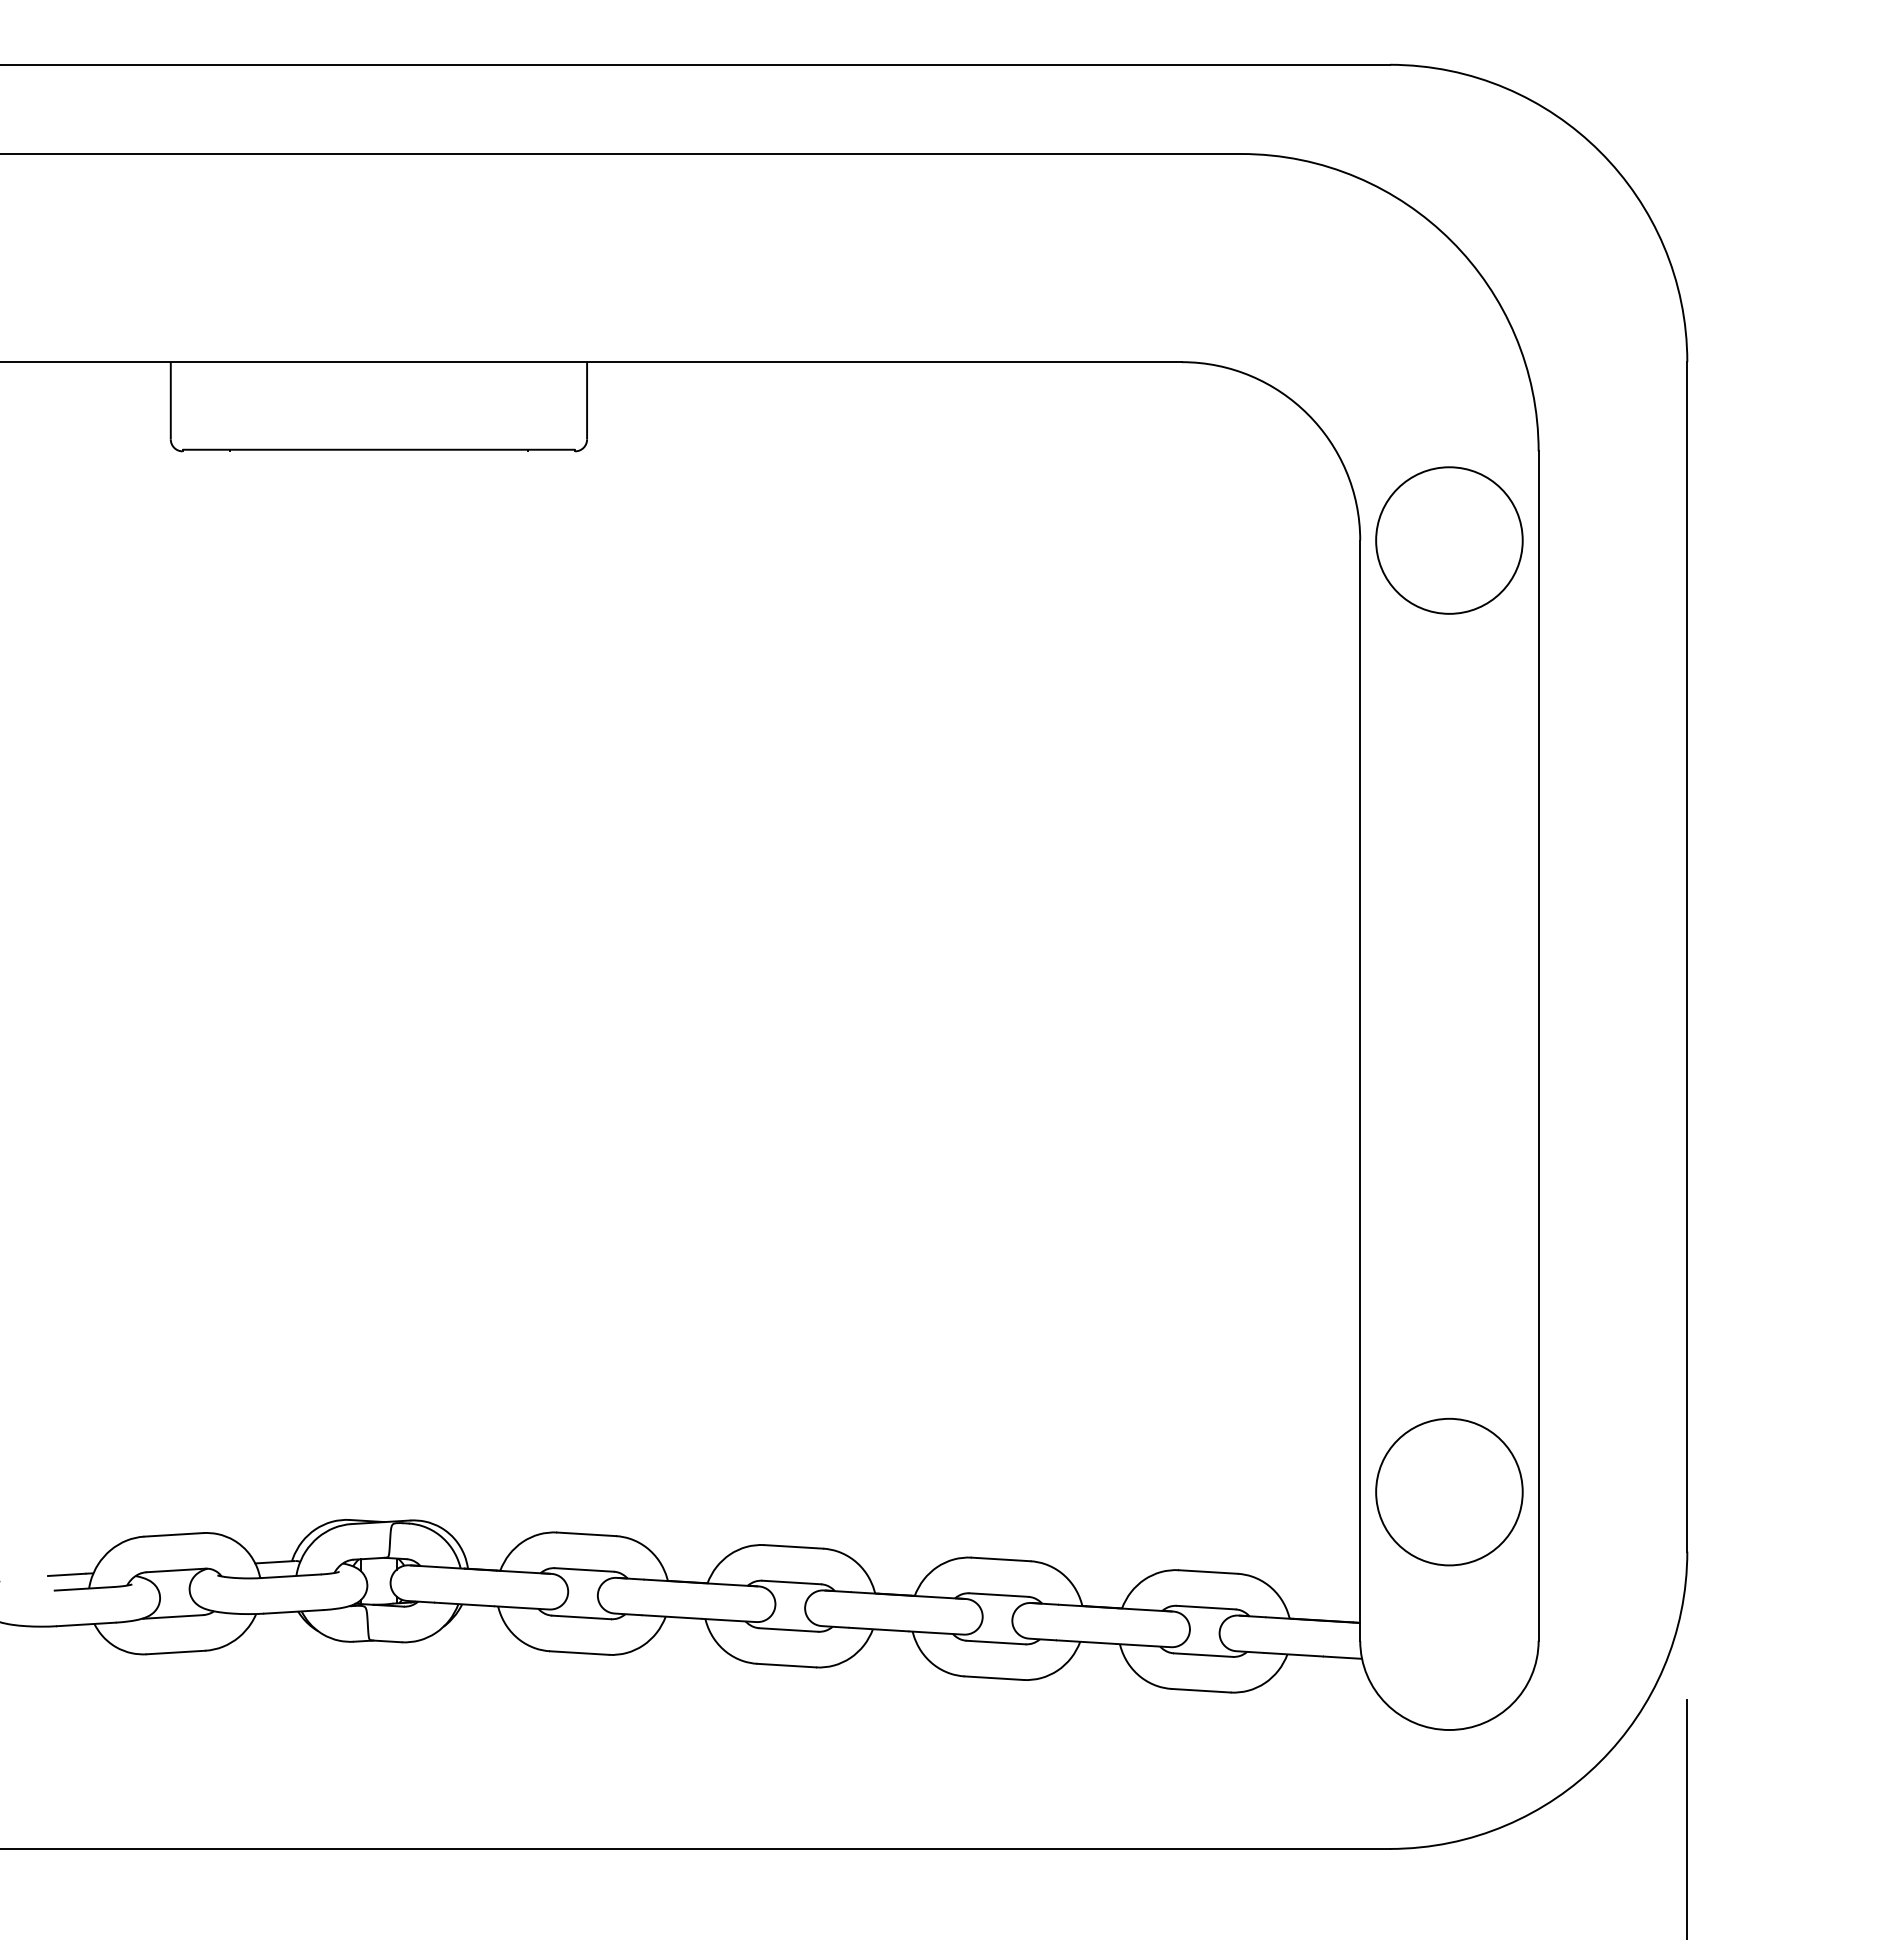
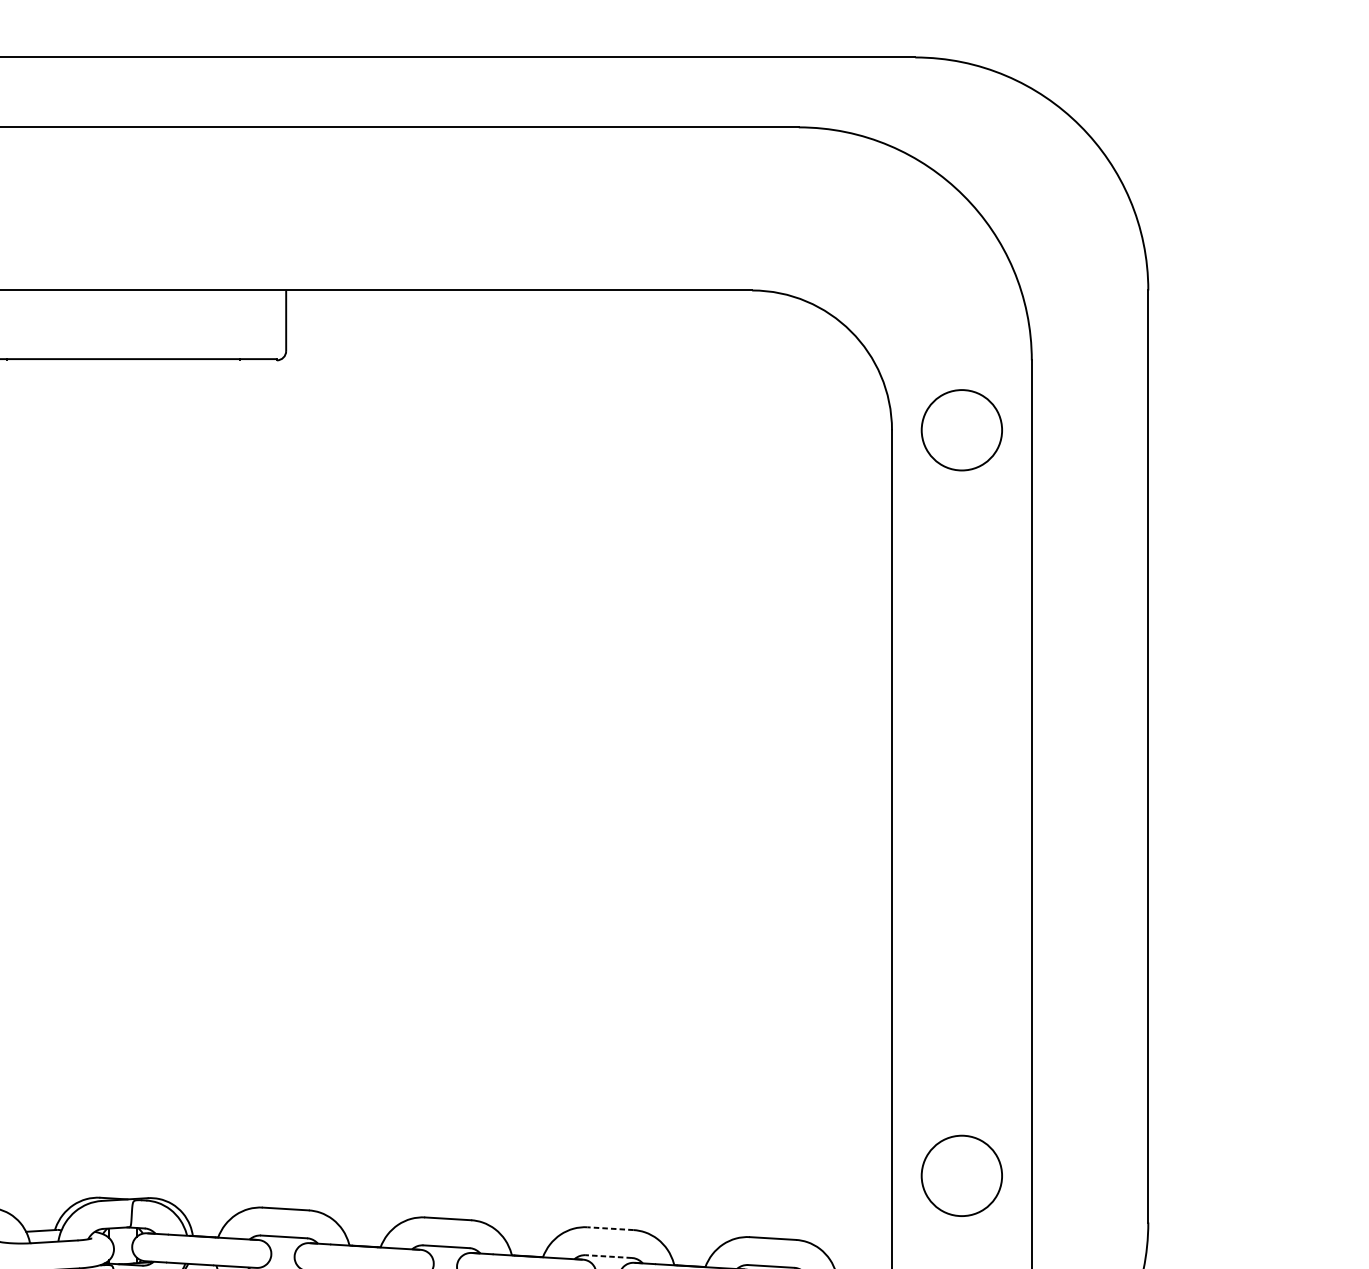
circle: (1449, 540) -> (961, 430), size x0.7
circle: (1449, 1491) -> (961, 1175), size x0.7
line: (1000, 1559) -> (610, 1228), solid -> dashed
line: (998, 1595) -> (608, 1256), solid -> dashed

